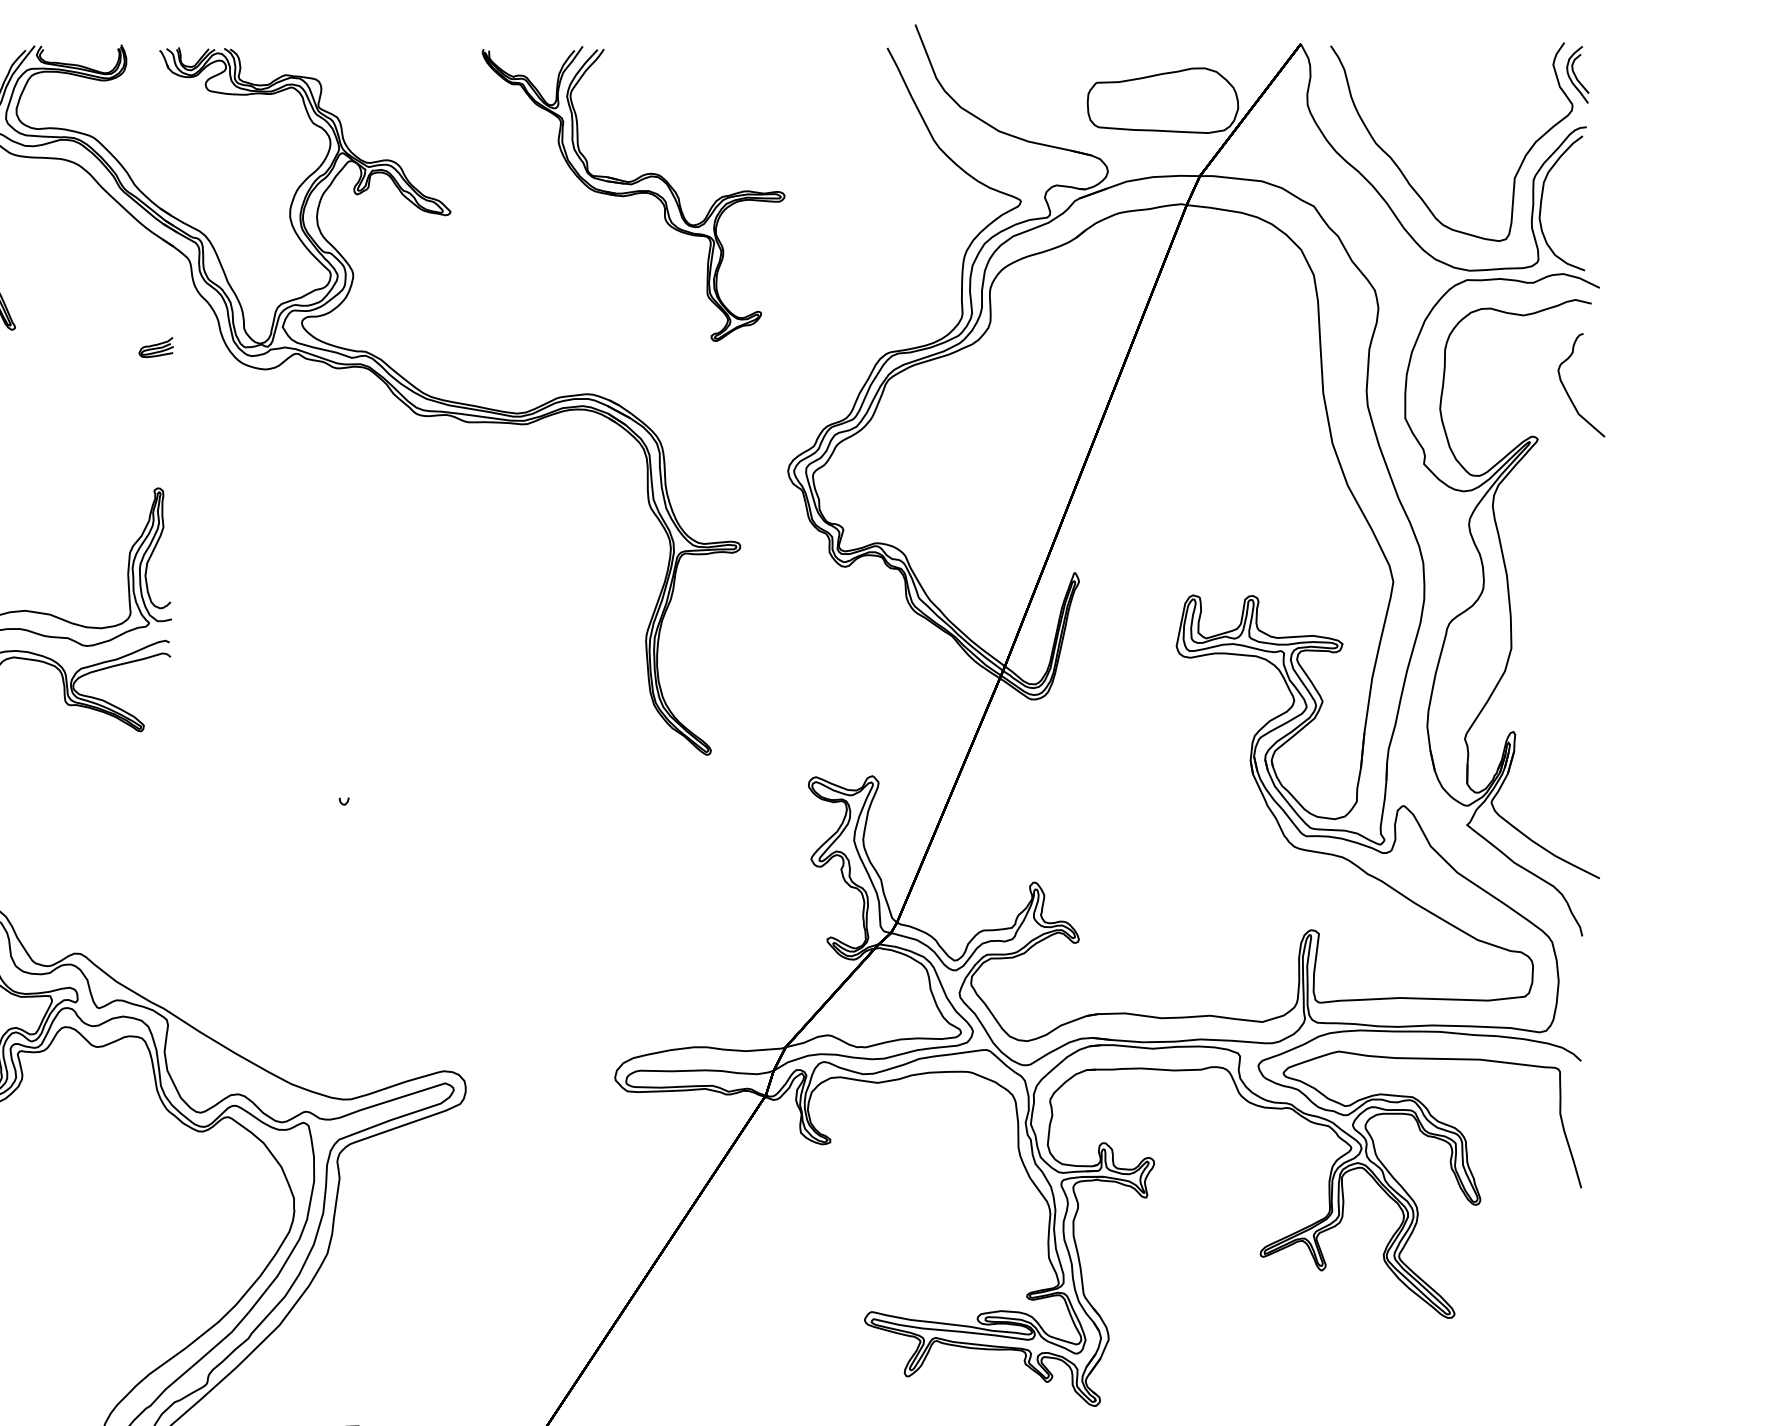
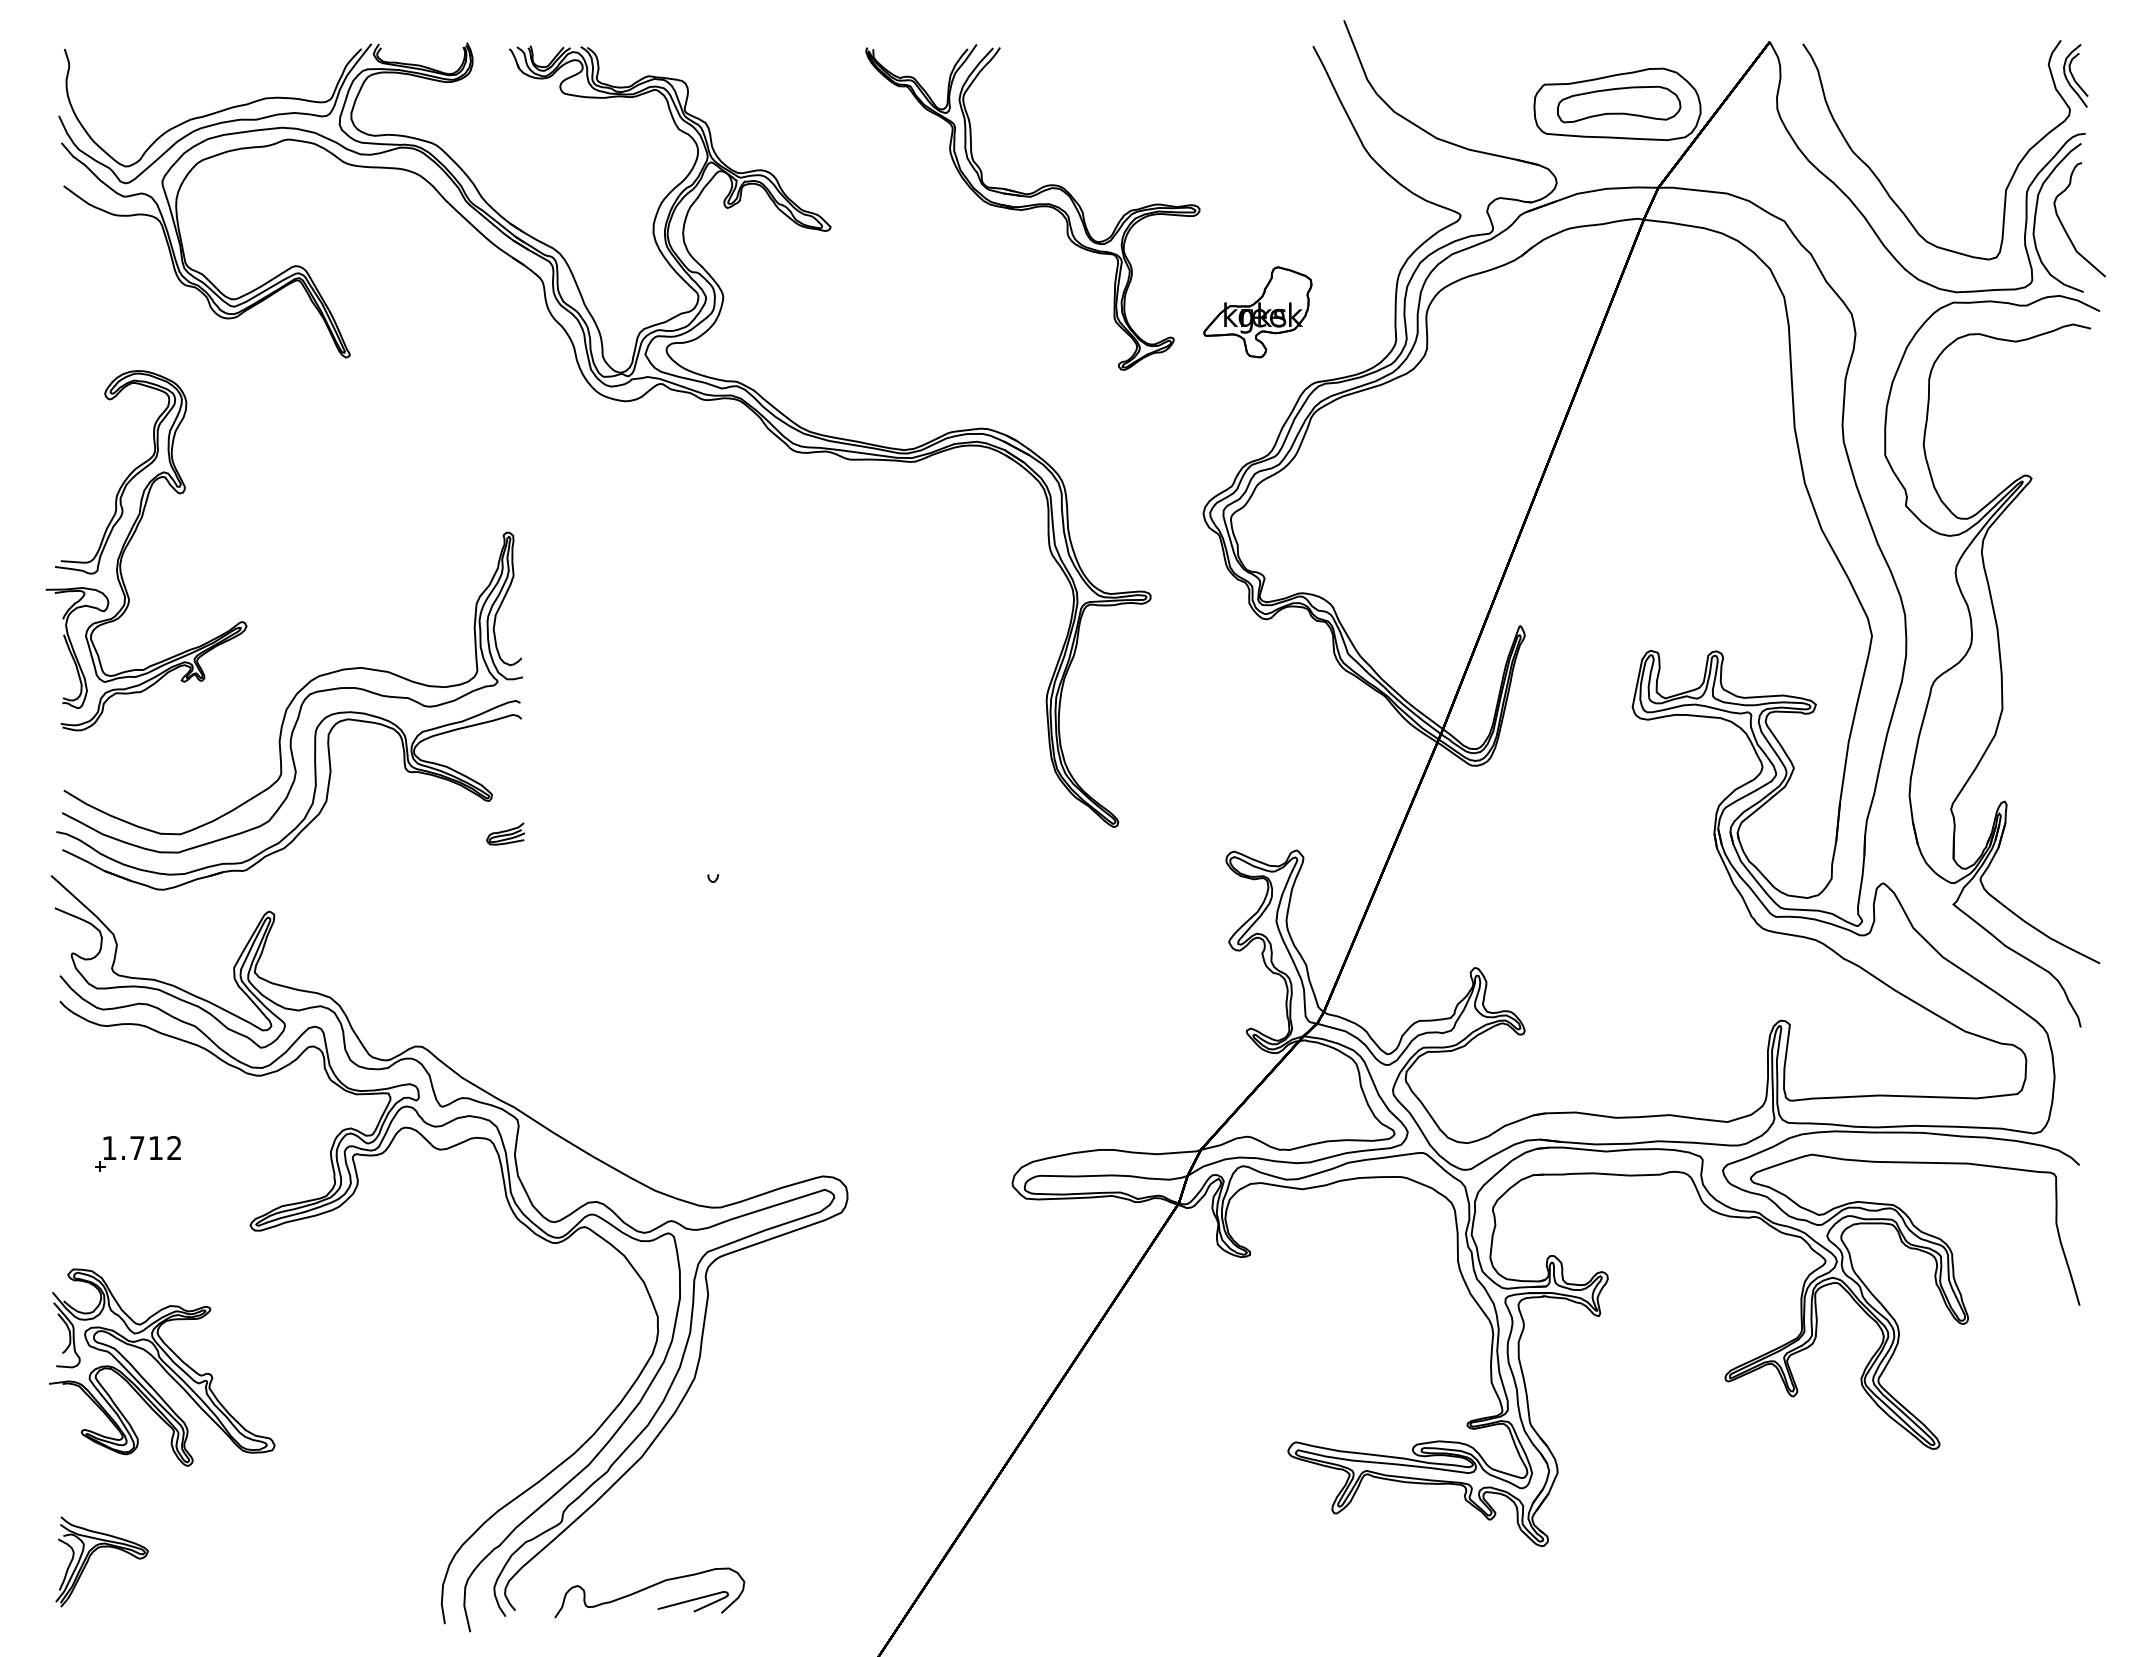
part: (1164, 100) -> (1619, 104), added
part: (836, 289) -> (1257, 312), added
part: (156, 347) -> (505, 833), moved
curve: (1568, 393) -> (2065, 228), moved

